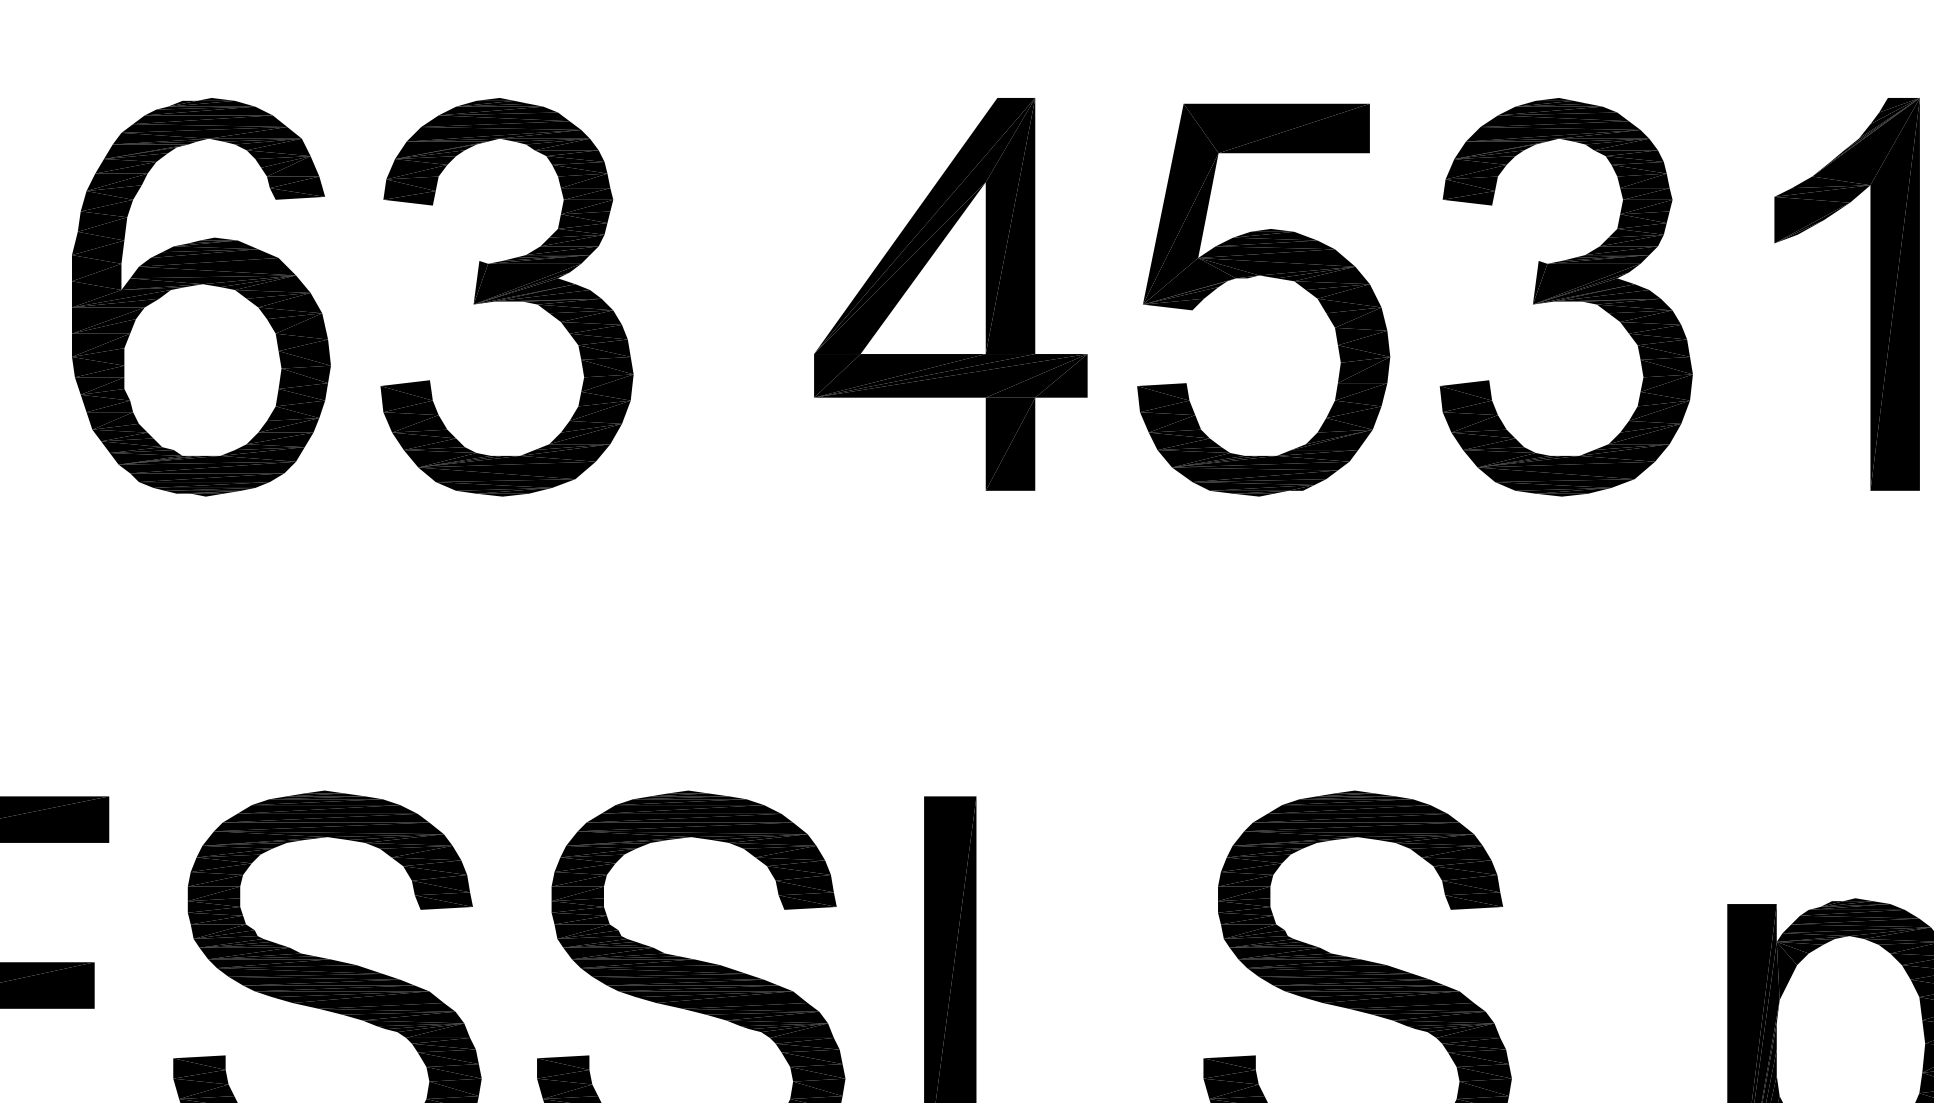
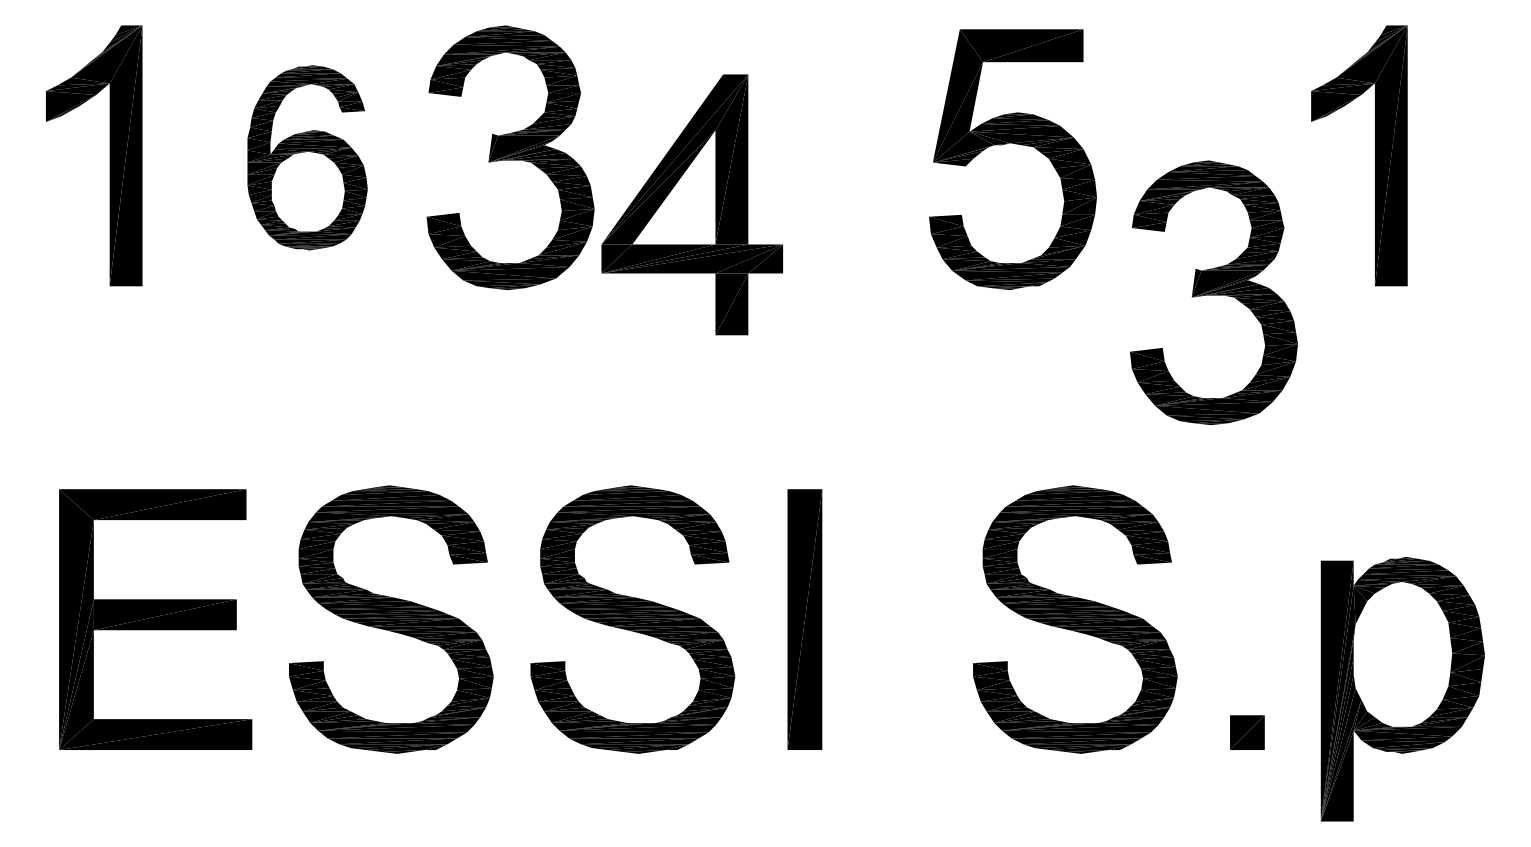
part: (951, 293) -> (692, 204), moved
part: (1871, 293) -> (1375, 155), moved
part: (201, 296) -> (307, 157), size x0.7
part: (1565, 296) -> (1213, 292), moved

